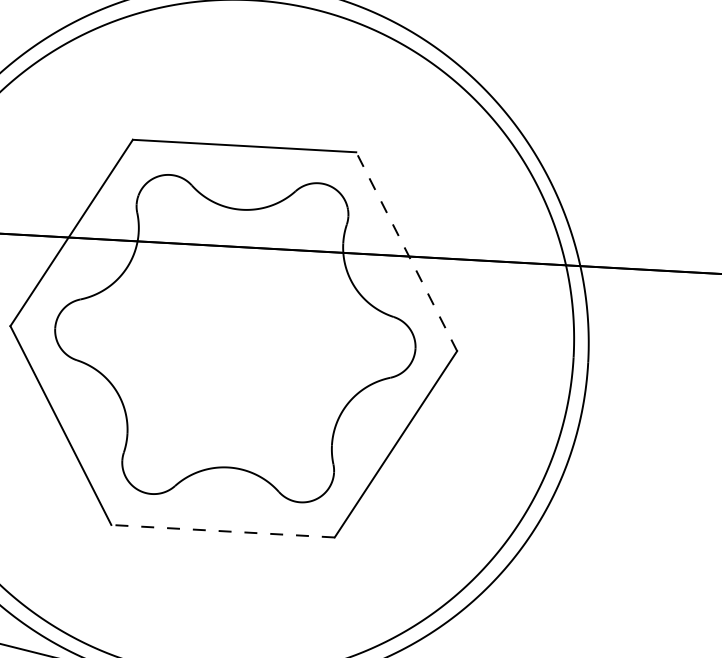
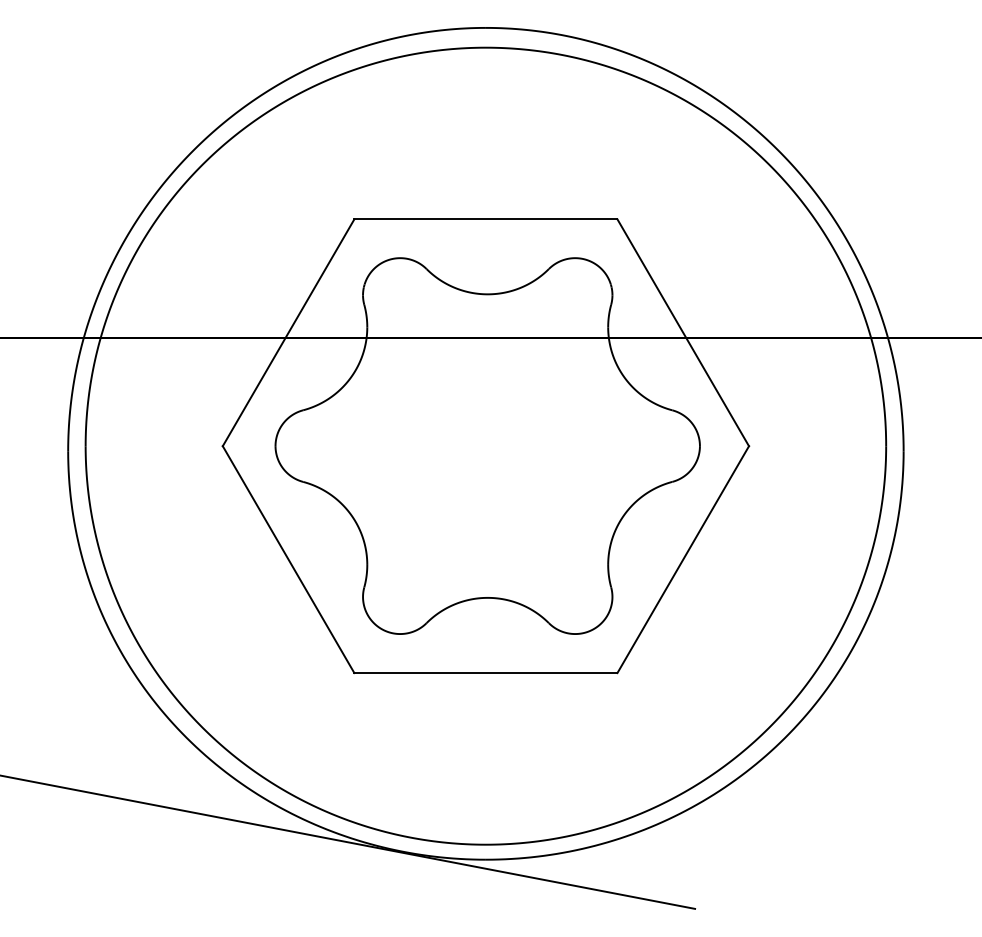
line: (406, 251) -> (682, 332), dashed -> solid
line: (222, 531) -> (485, 673), dashed -> solid

